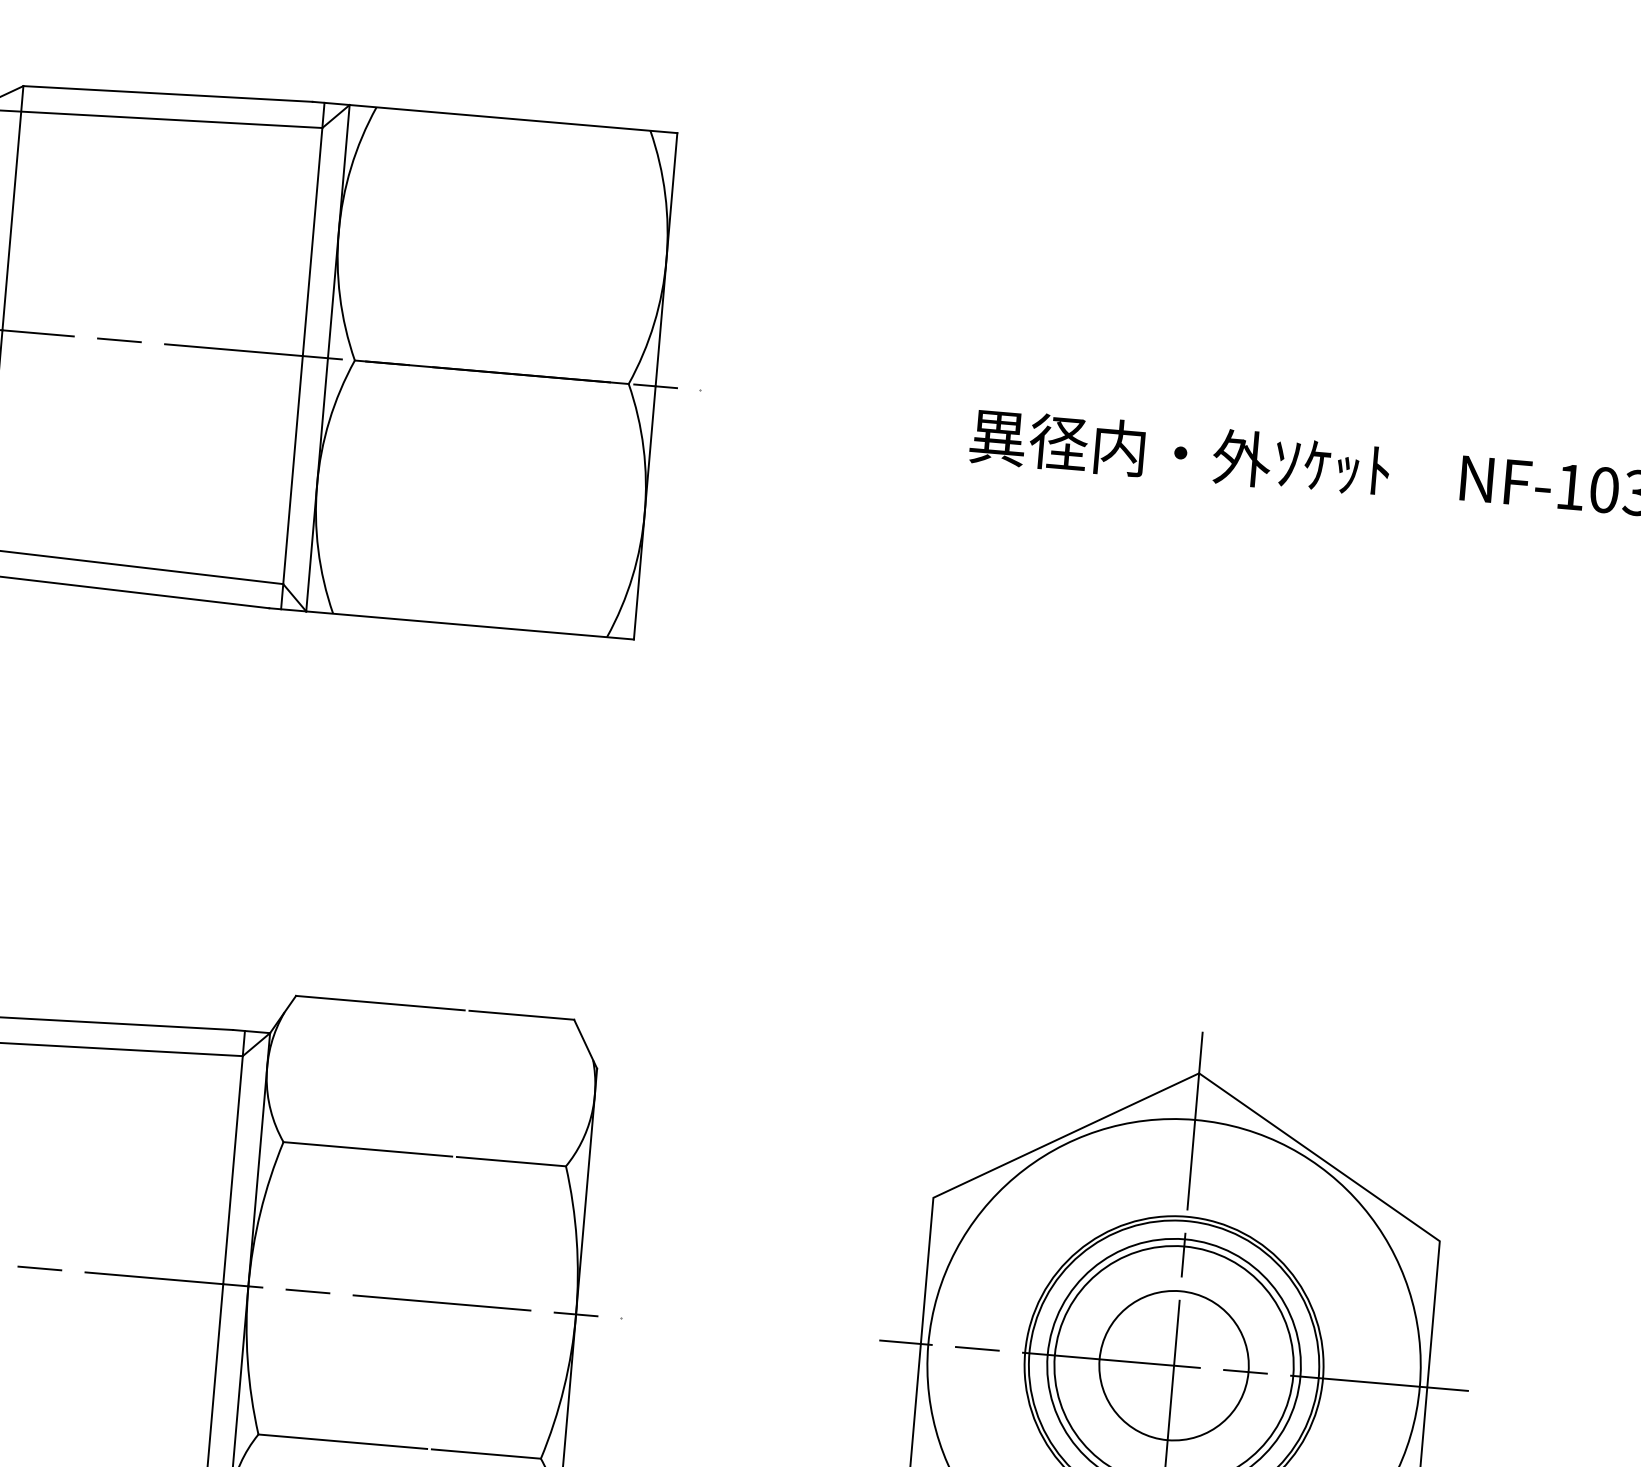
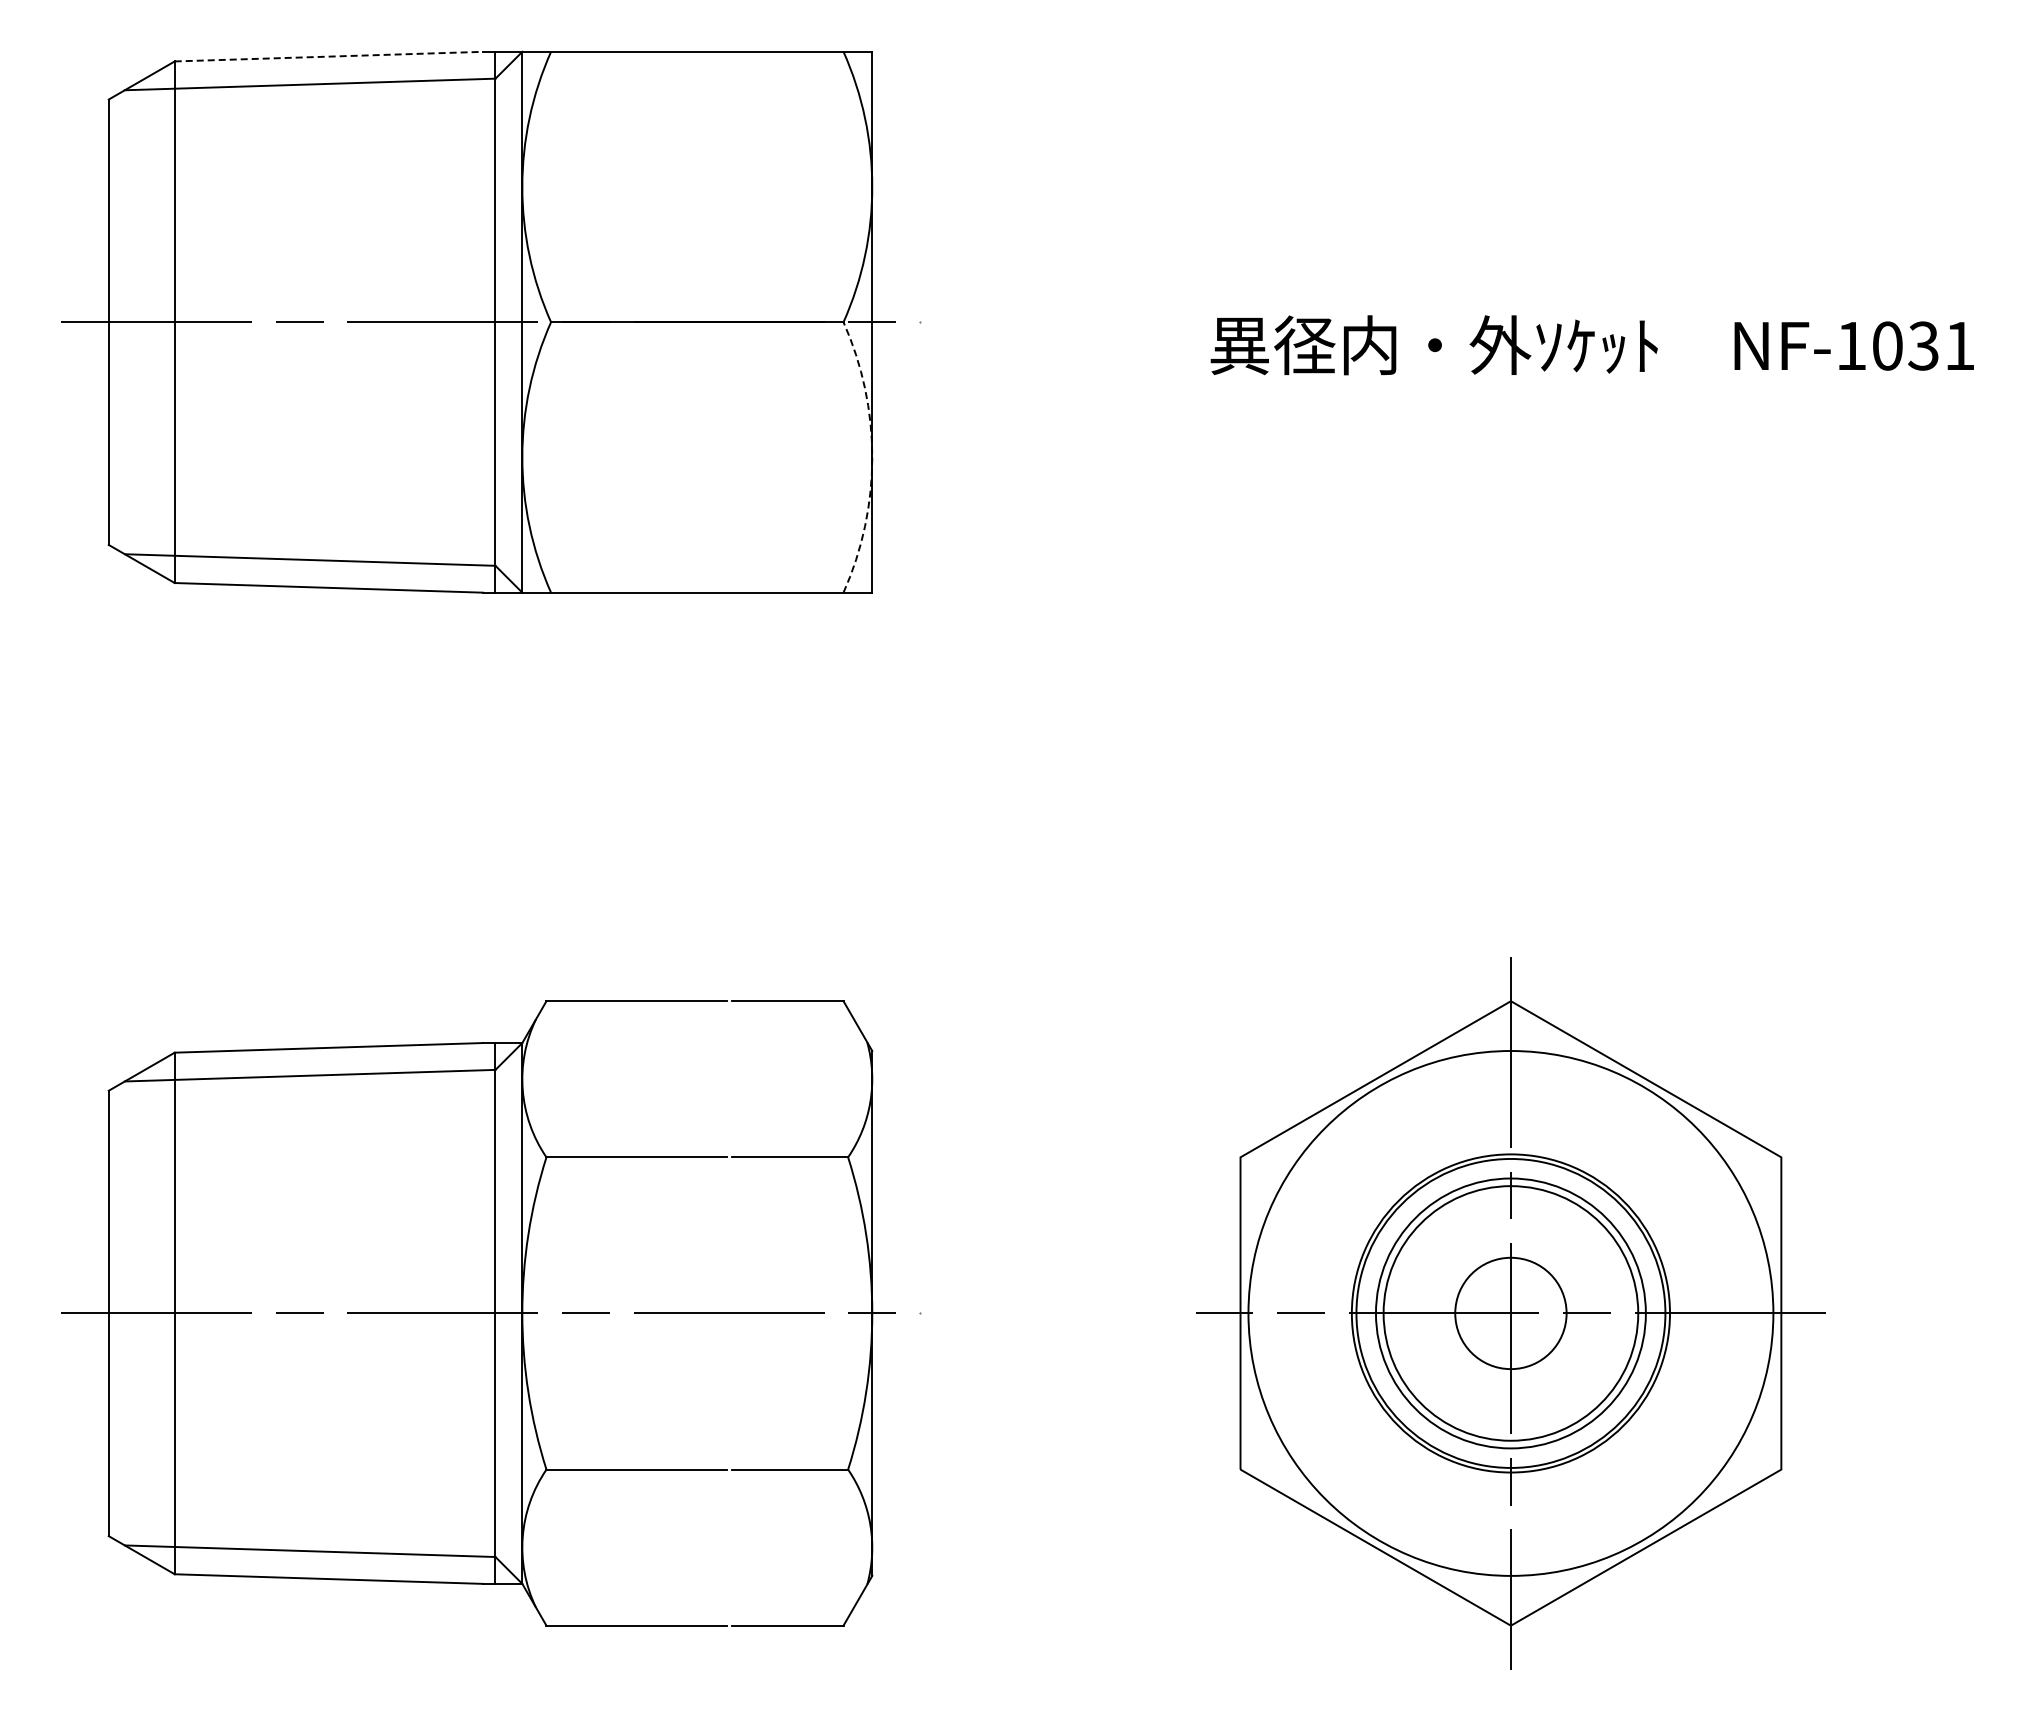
line: (168, 93) -> (329, 56), solid -> dashed
arc: (644, 512) -> (872, 457), solid -> dashed
circle: (1173, 1364) -> (1510, 1312), size x0.7

